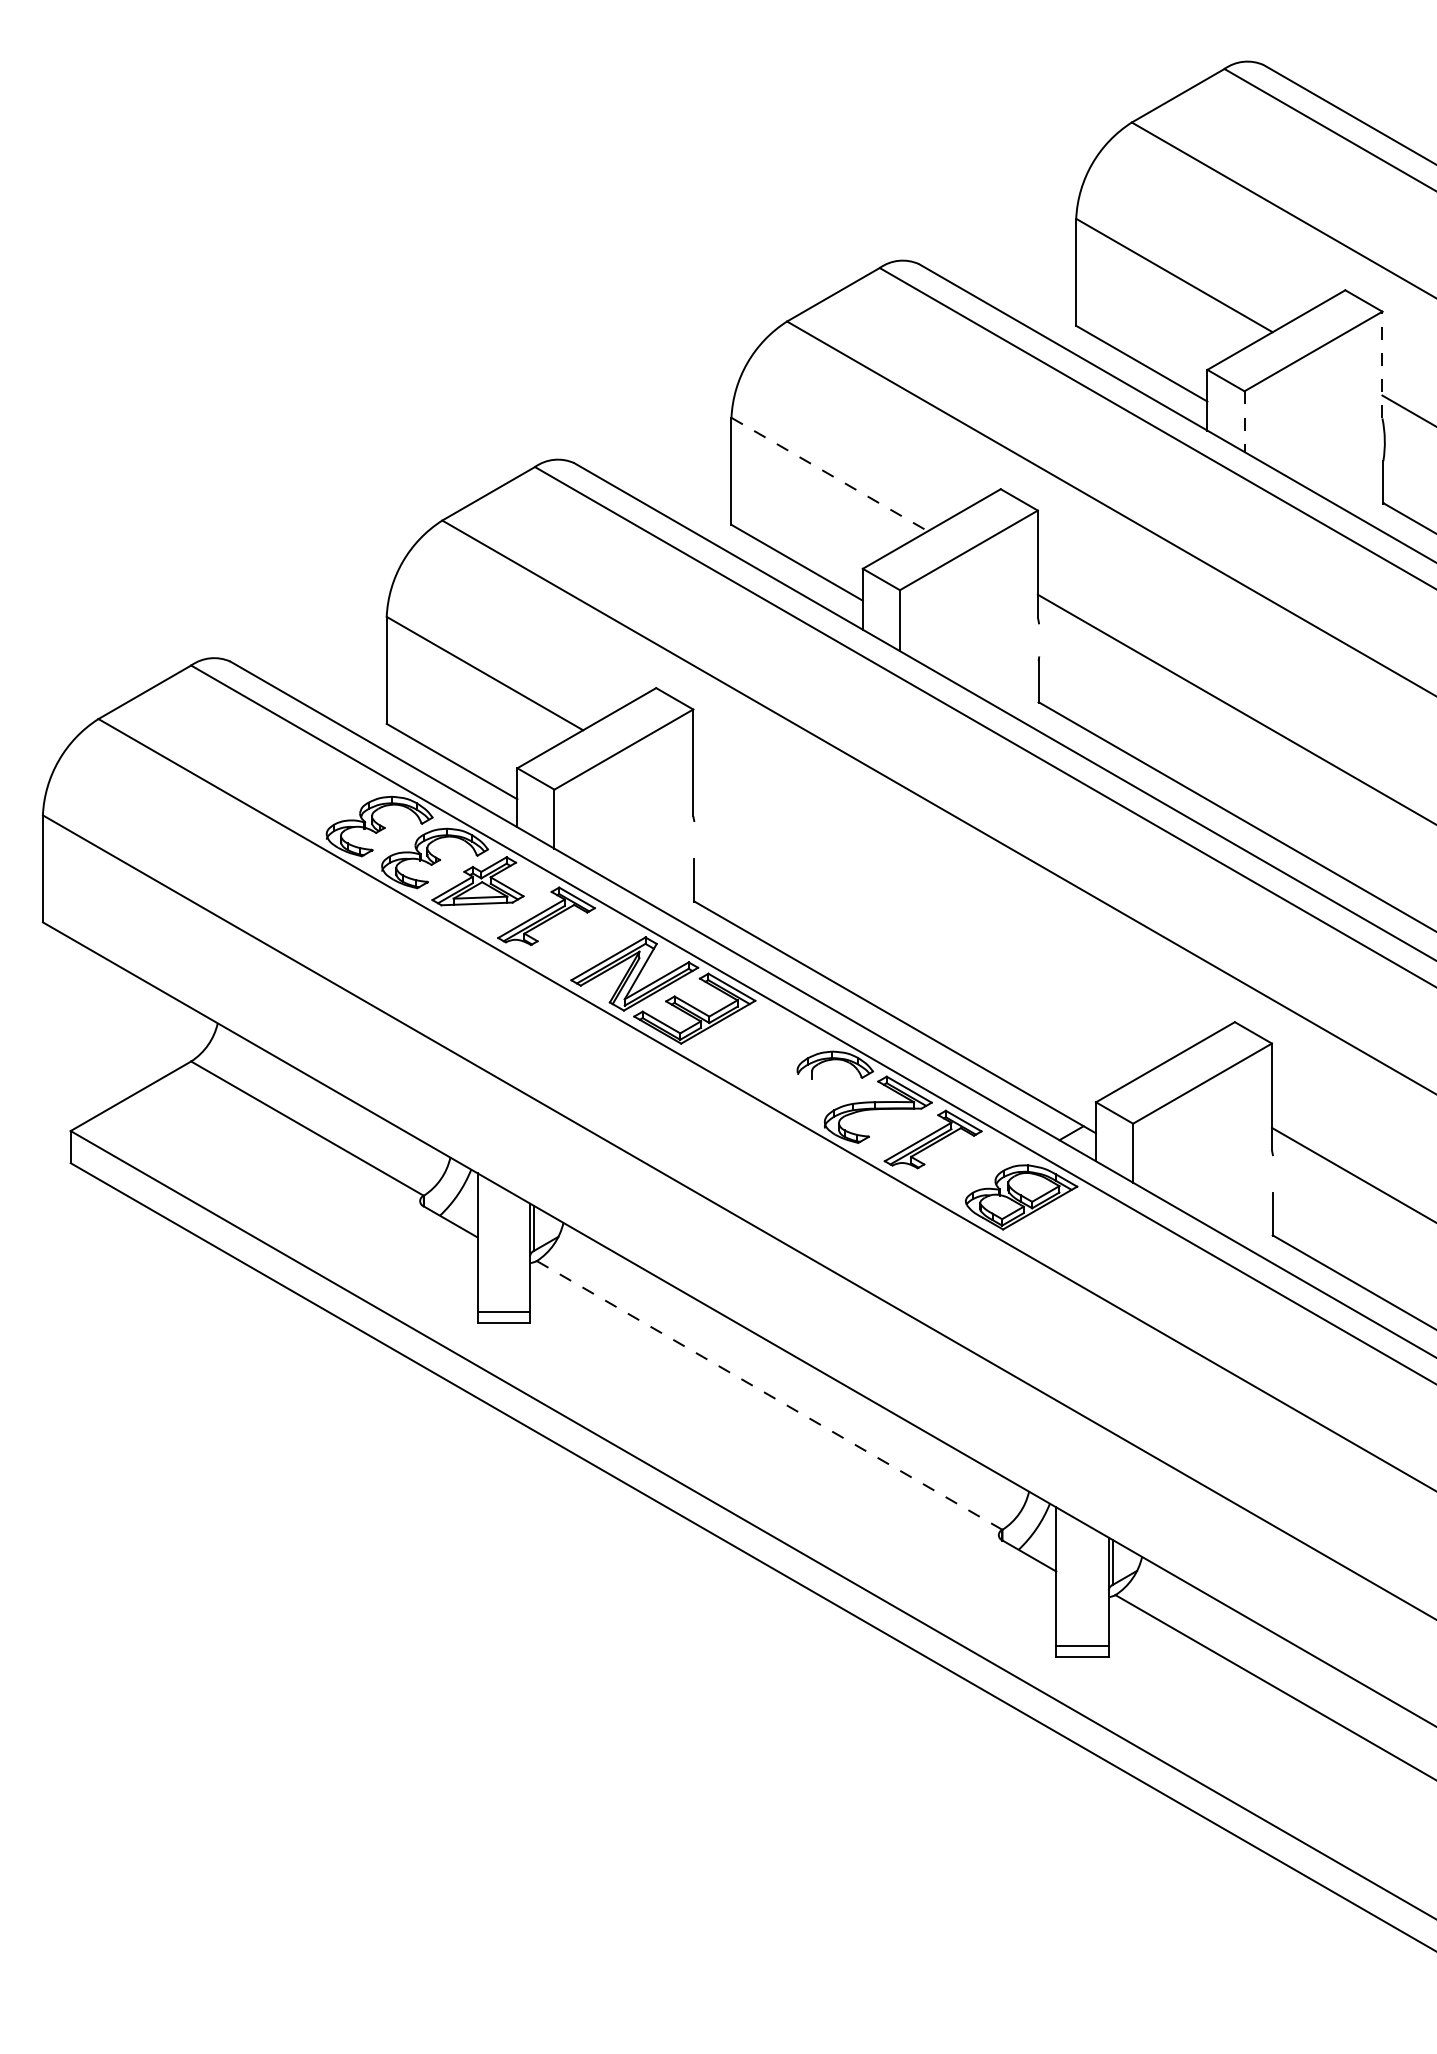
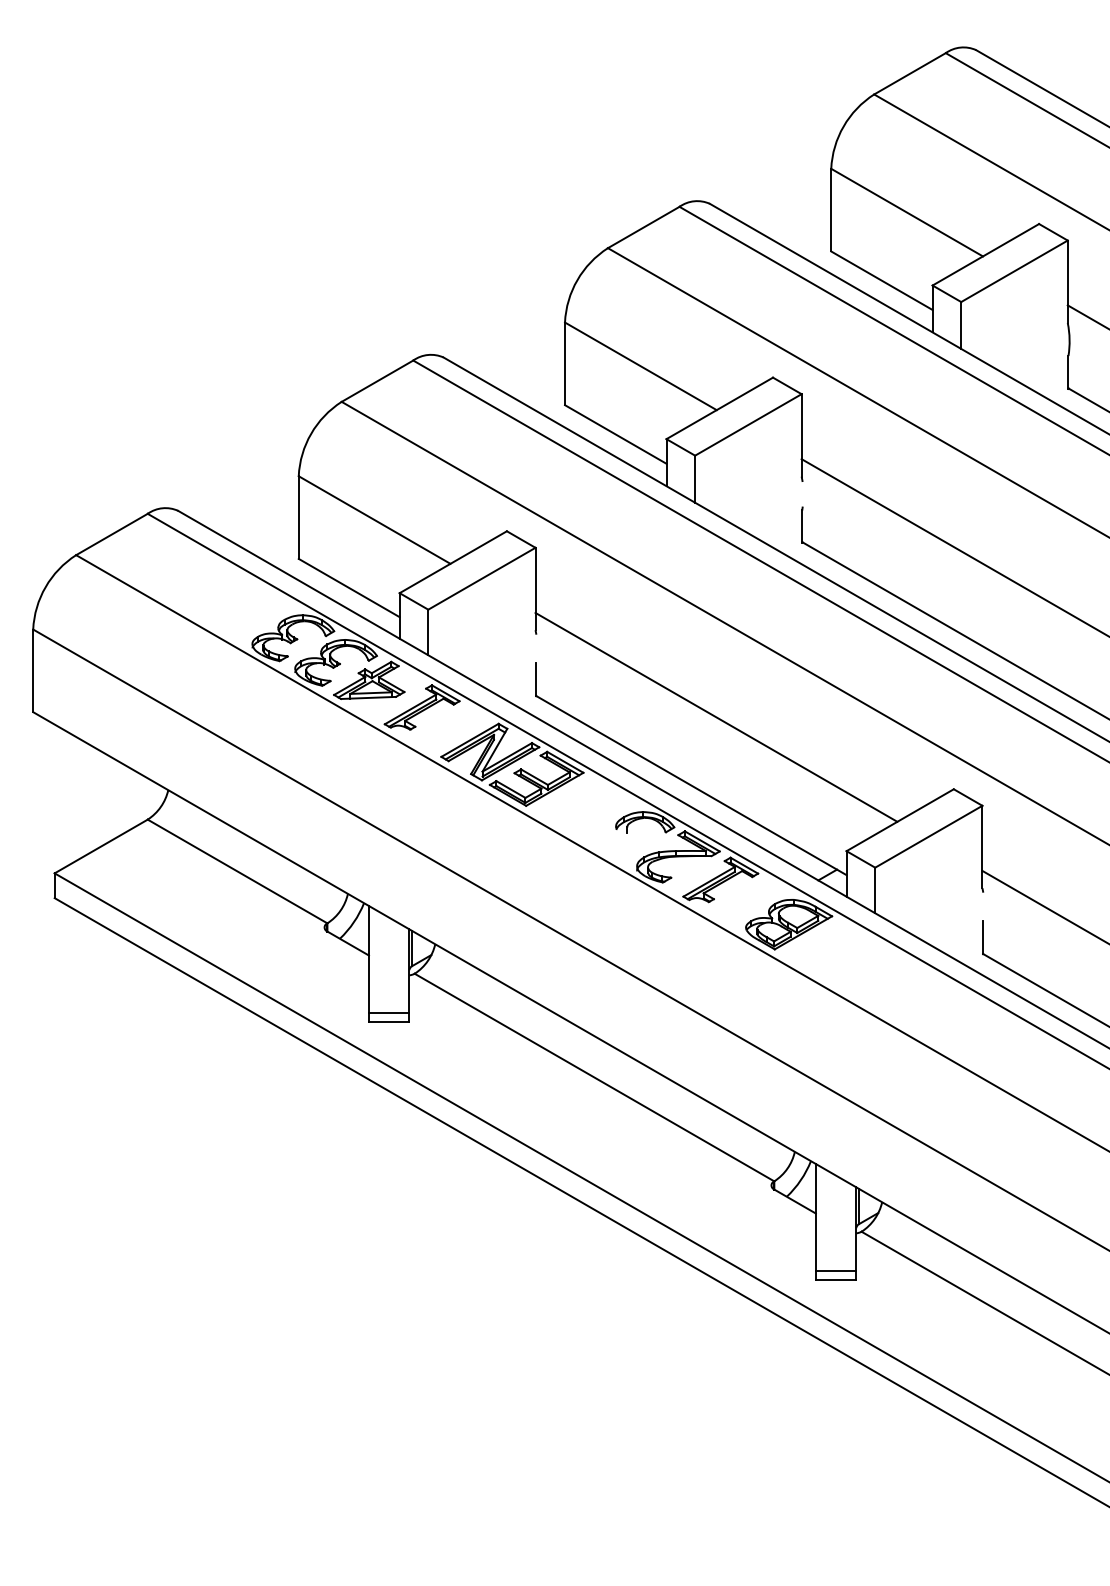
line: (1382, 364) -> (1067, 281), dashed -> solid
line: (1244, 422) -> (961, 326), dashed -> solid
line: (830, 474) -> (641, 366), dashed -> solid
line: (927, 928) -> (716, 716), added
line: (769, 1395) -> (594, 1077), dashed -> solid

